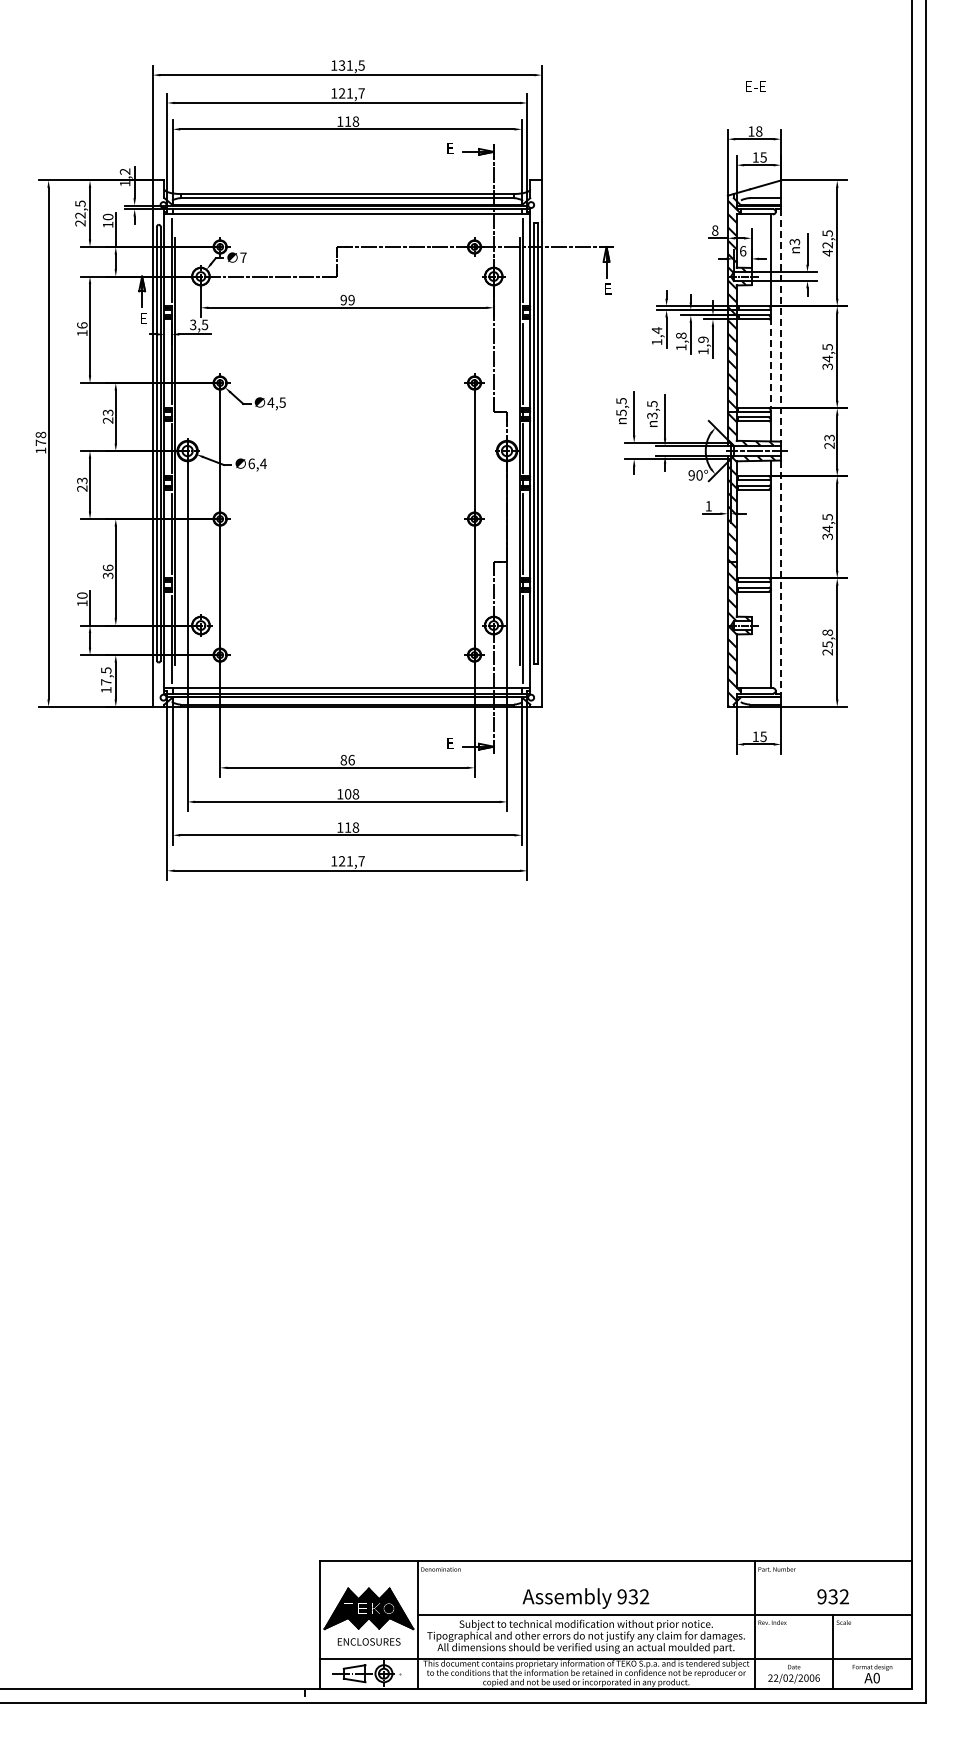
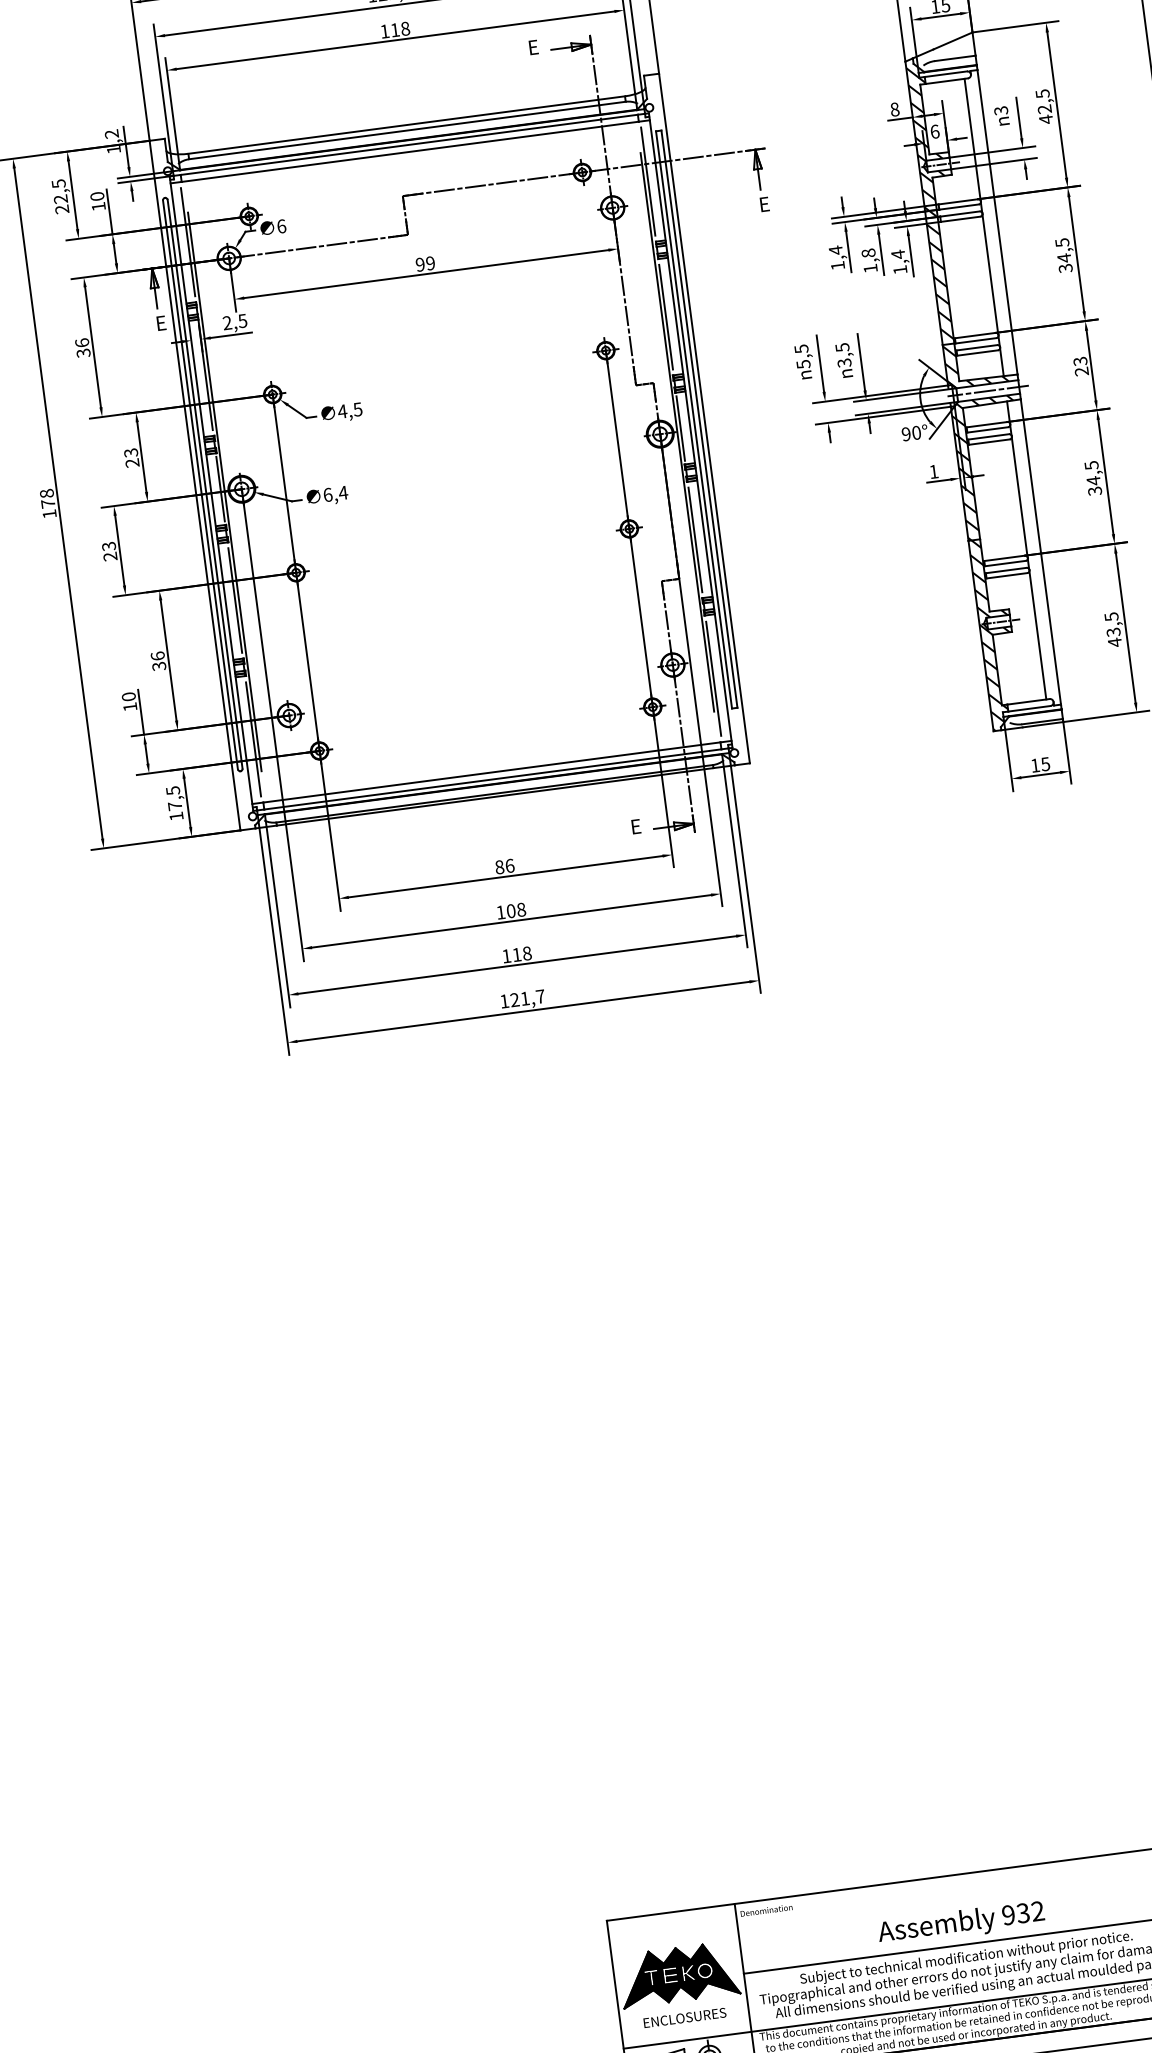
text: (243, 257) -> (281, 226), 7 -> 6
text: (193, 325) -> (227, 323), 3,5 -> 2,5
line: (781, 325) -> (998, 222), dashed -> solid
text: (82, 333) -> (83, 353), 16 -> 36
text: (703, 339) -> (898, 254), 1,9 -> 1,4
line: (770, 363) -> (990, 274), dashed -> solid
line: (781, 577) -> (1041, 552), dashed -> solid
text: (827, 642) -> (1112, 629), 25,8 -> 43,5

